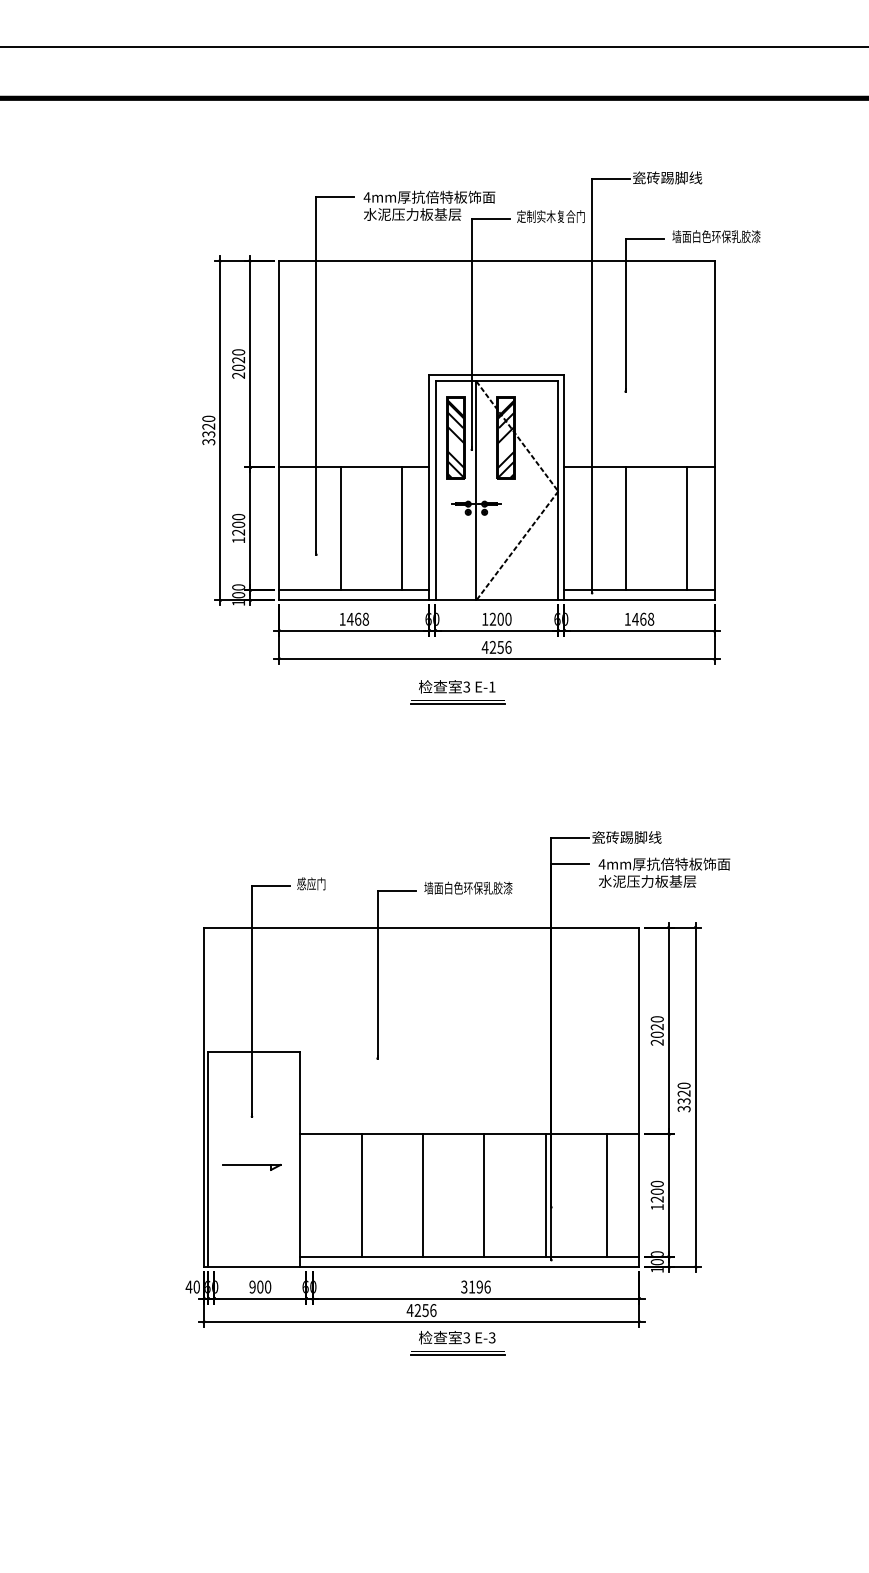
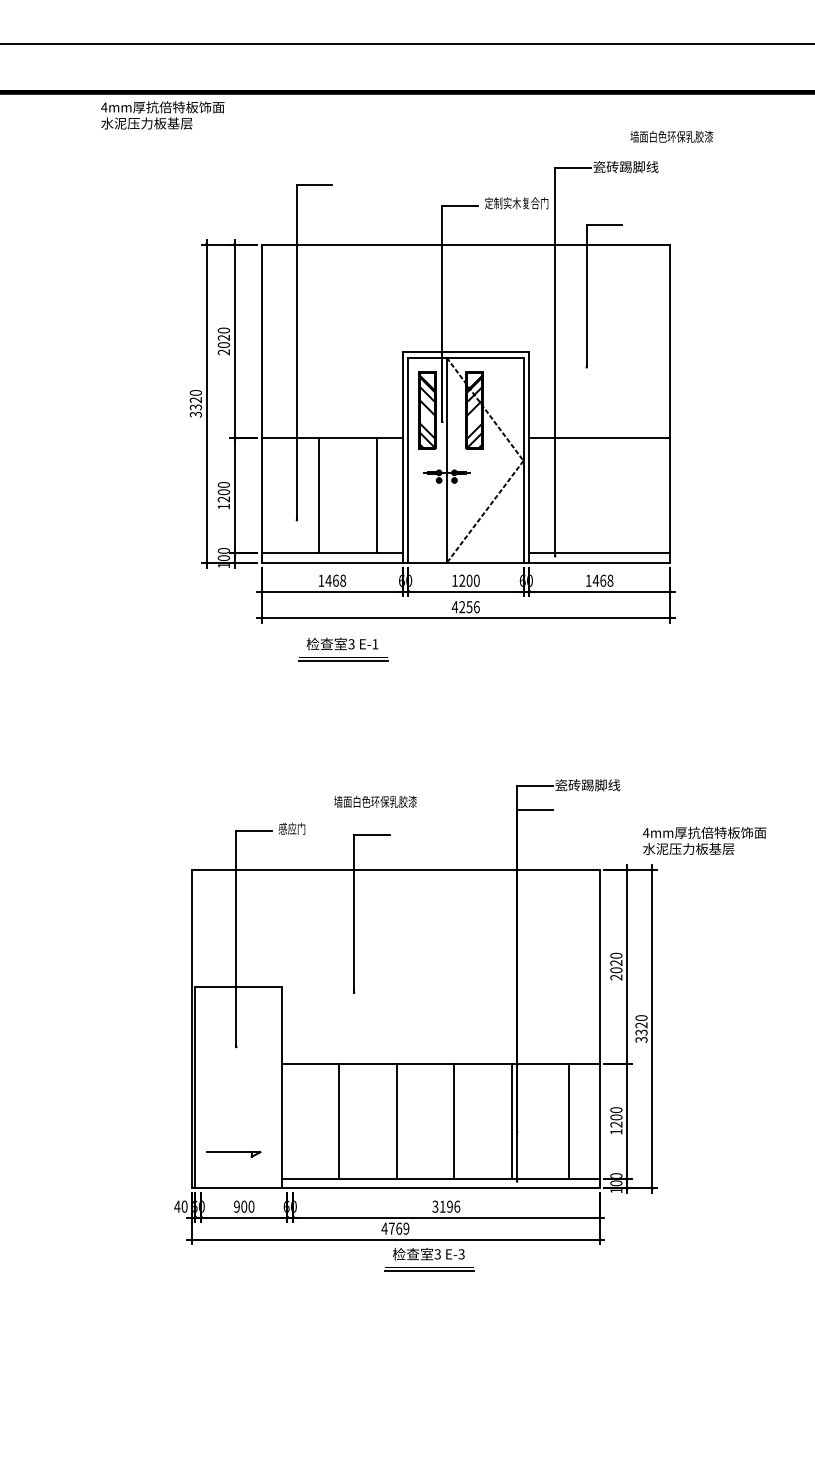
text: (429, 205) -> (162, 115), moved
text: (716, 236) -> (671, 136), moved
line: (625, 528) -> (586, 495), removed
line: (687, 528) -> (644, 495), removed
part: (457, 692) -> (342, 649), moved
text: (664, 872) -> (704, 840), moved
text: (468, 887) -> (375, 801), moved
part: (251, 1167) -> (233, 1154), moved
text: (425, 1310) -> (399, 1228), 4256 -> 4769

